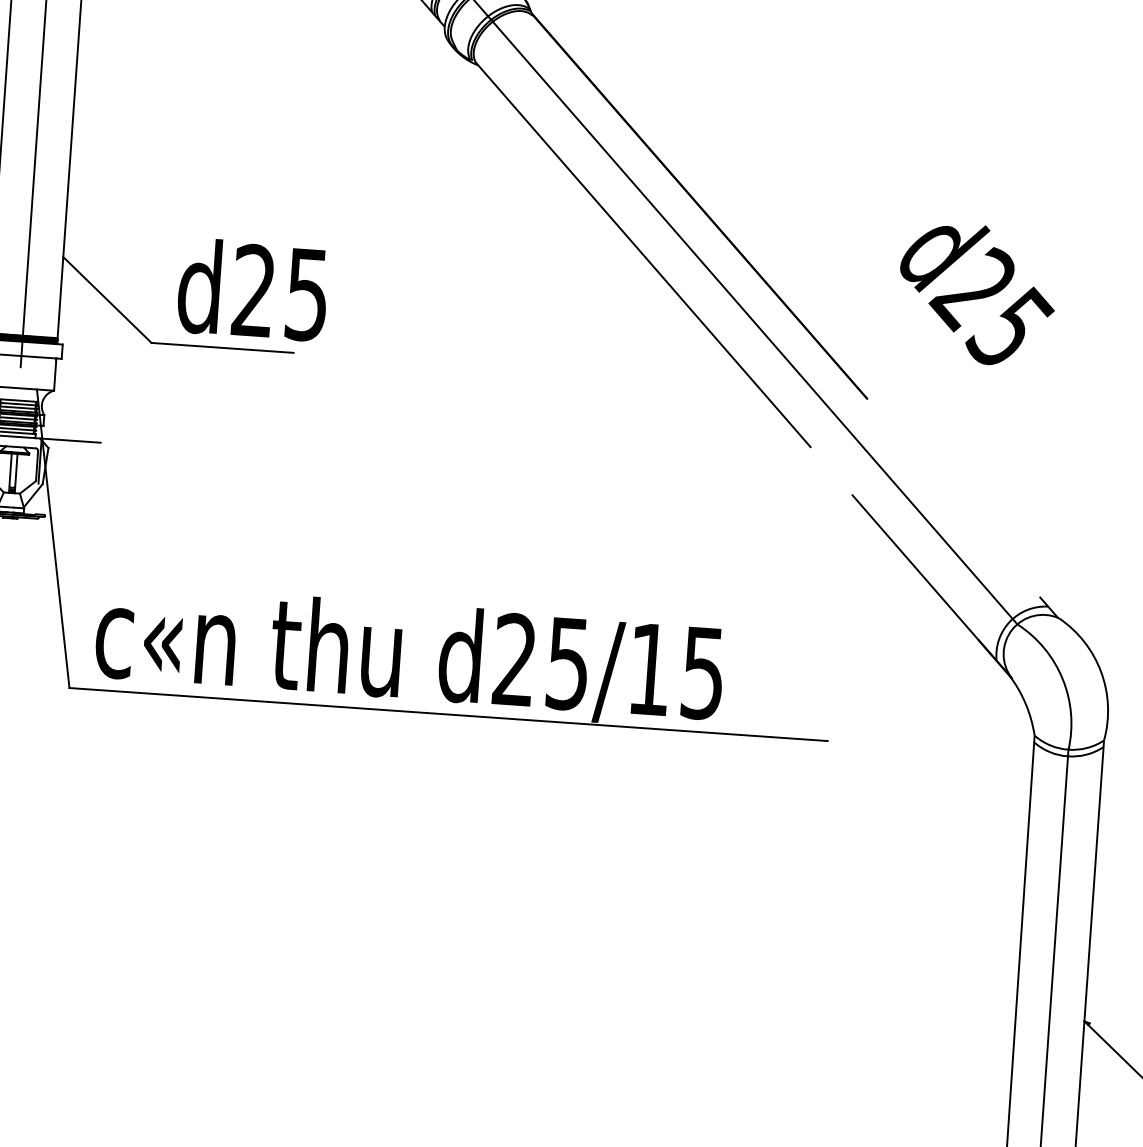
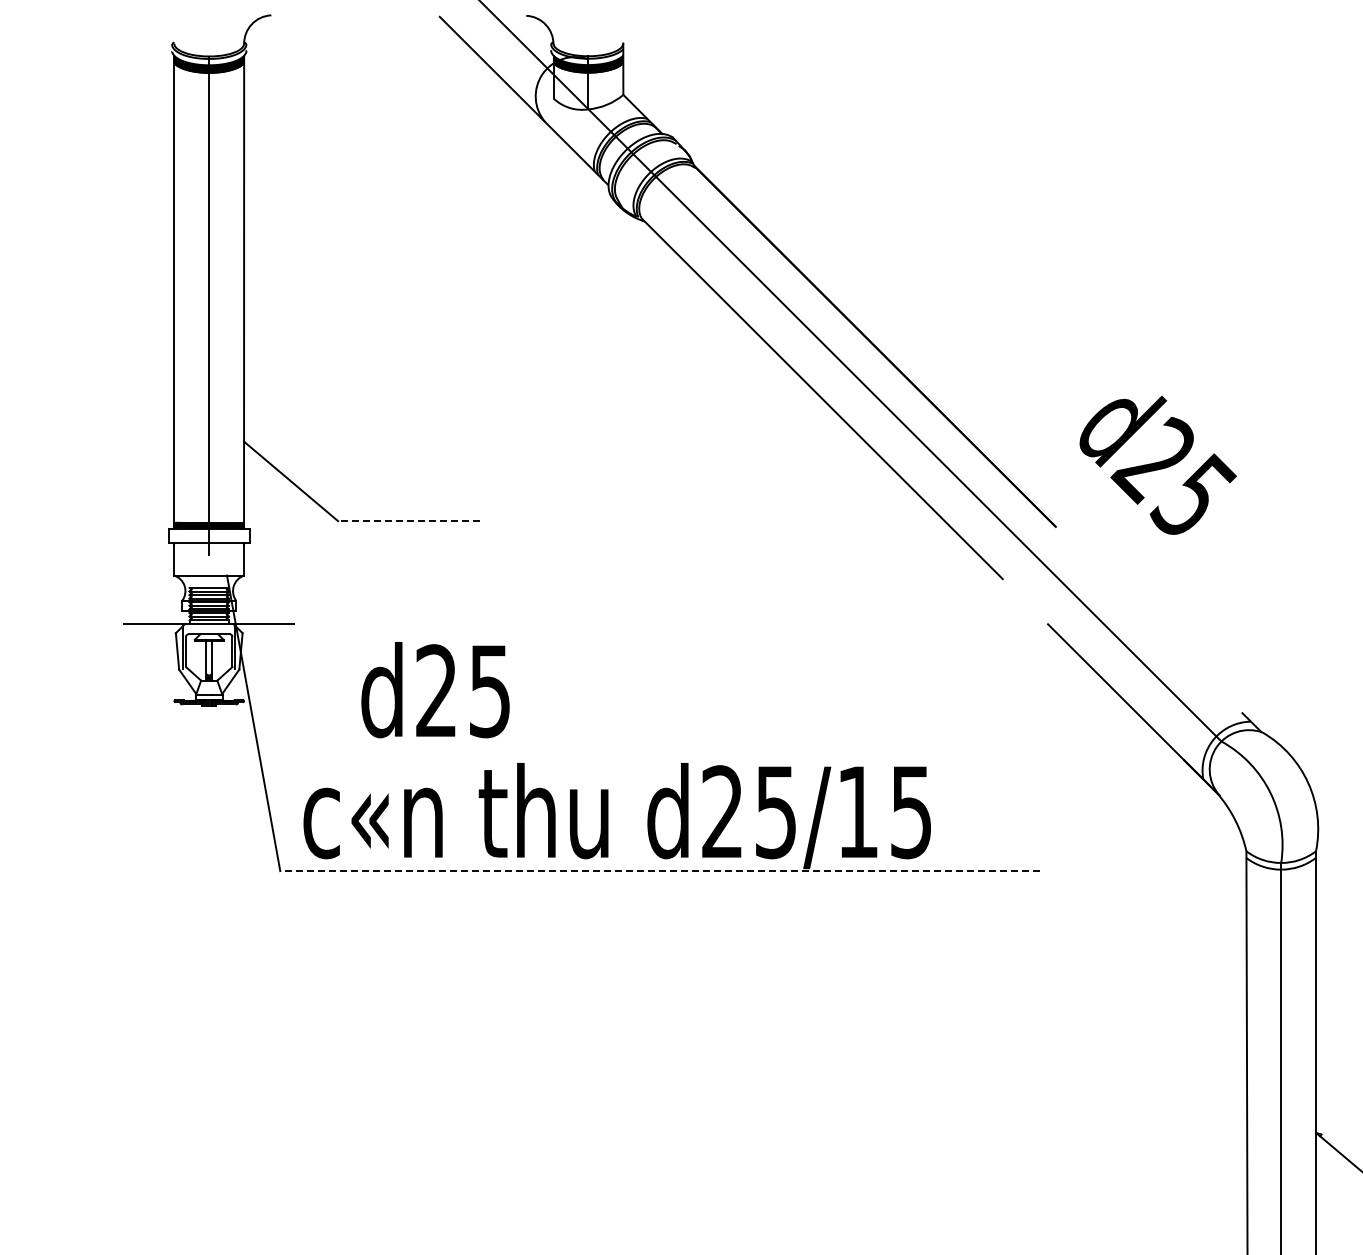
text: (252, 290) -> (435, 690), moved
text: (976, 293) -> (1157, 464), moved
line: (221, 348) -> (408, 521), solid -> dashed
line: (447, 714) -> (659, 871), solid -> dashed

